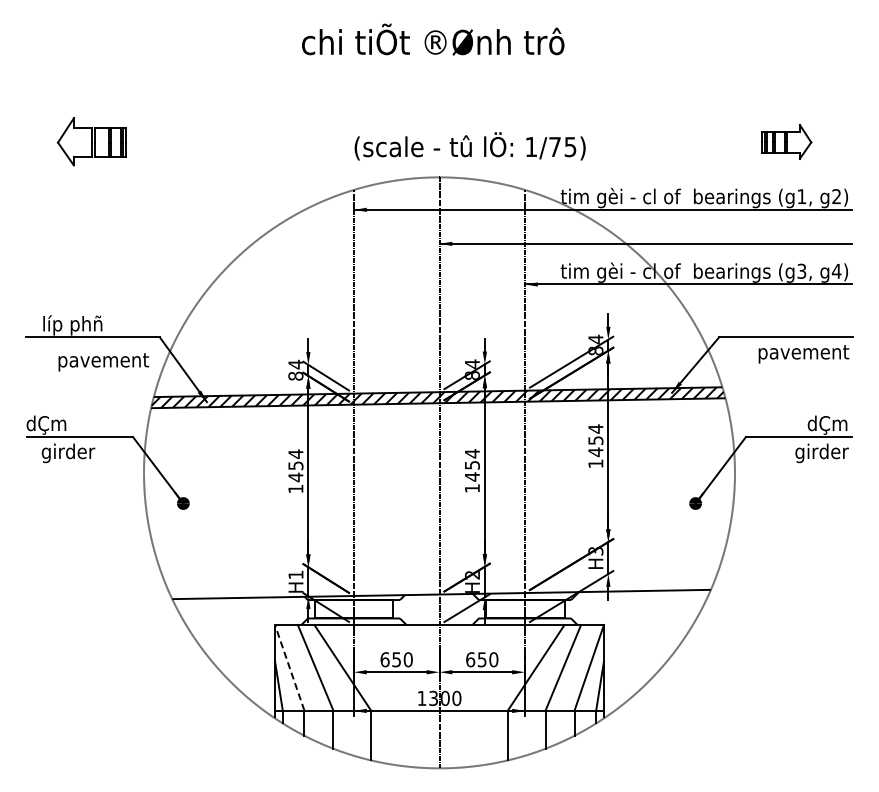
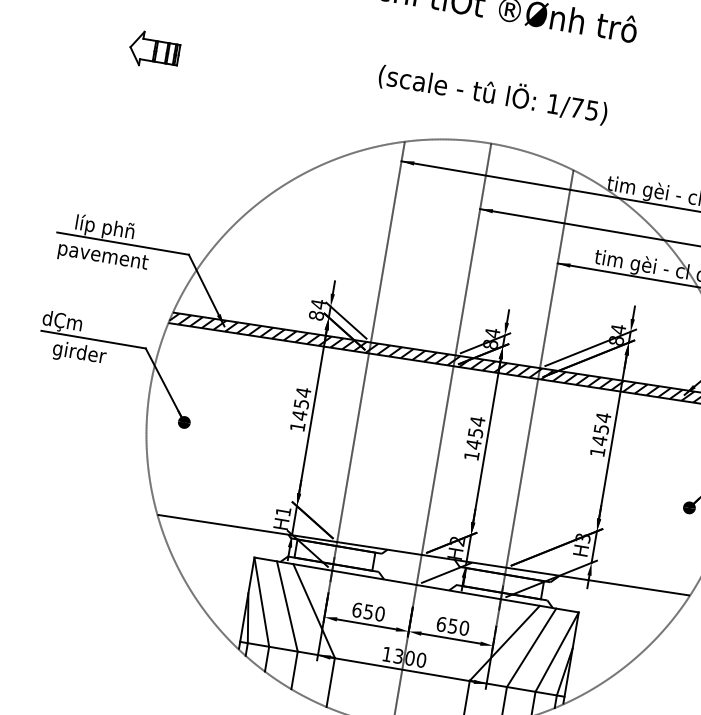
part: (91, 141) -> (154, 50), size x0.71
text: (469, 146) -> (492, 93), moved
text: (103, 362) -> (102, 257), moved
line: (289, 667) -> (261, 601), dashed -> solid

